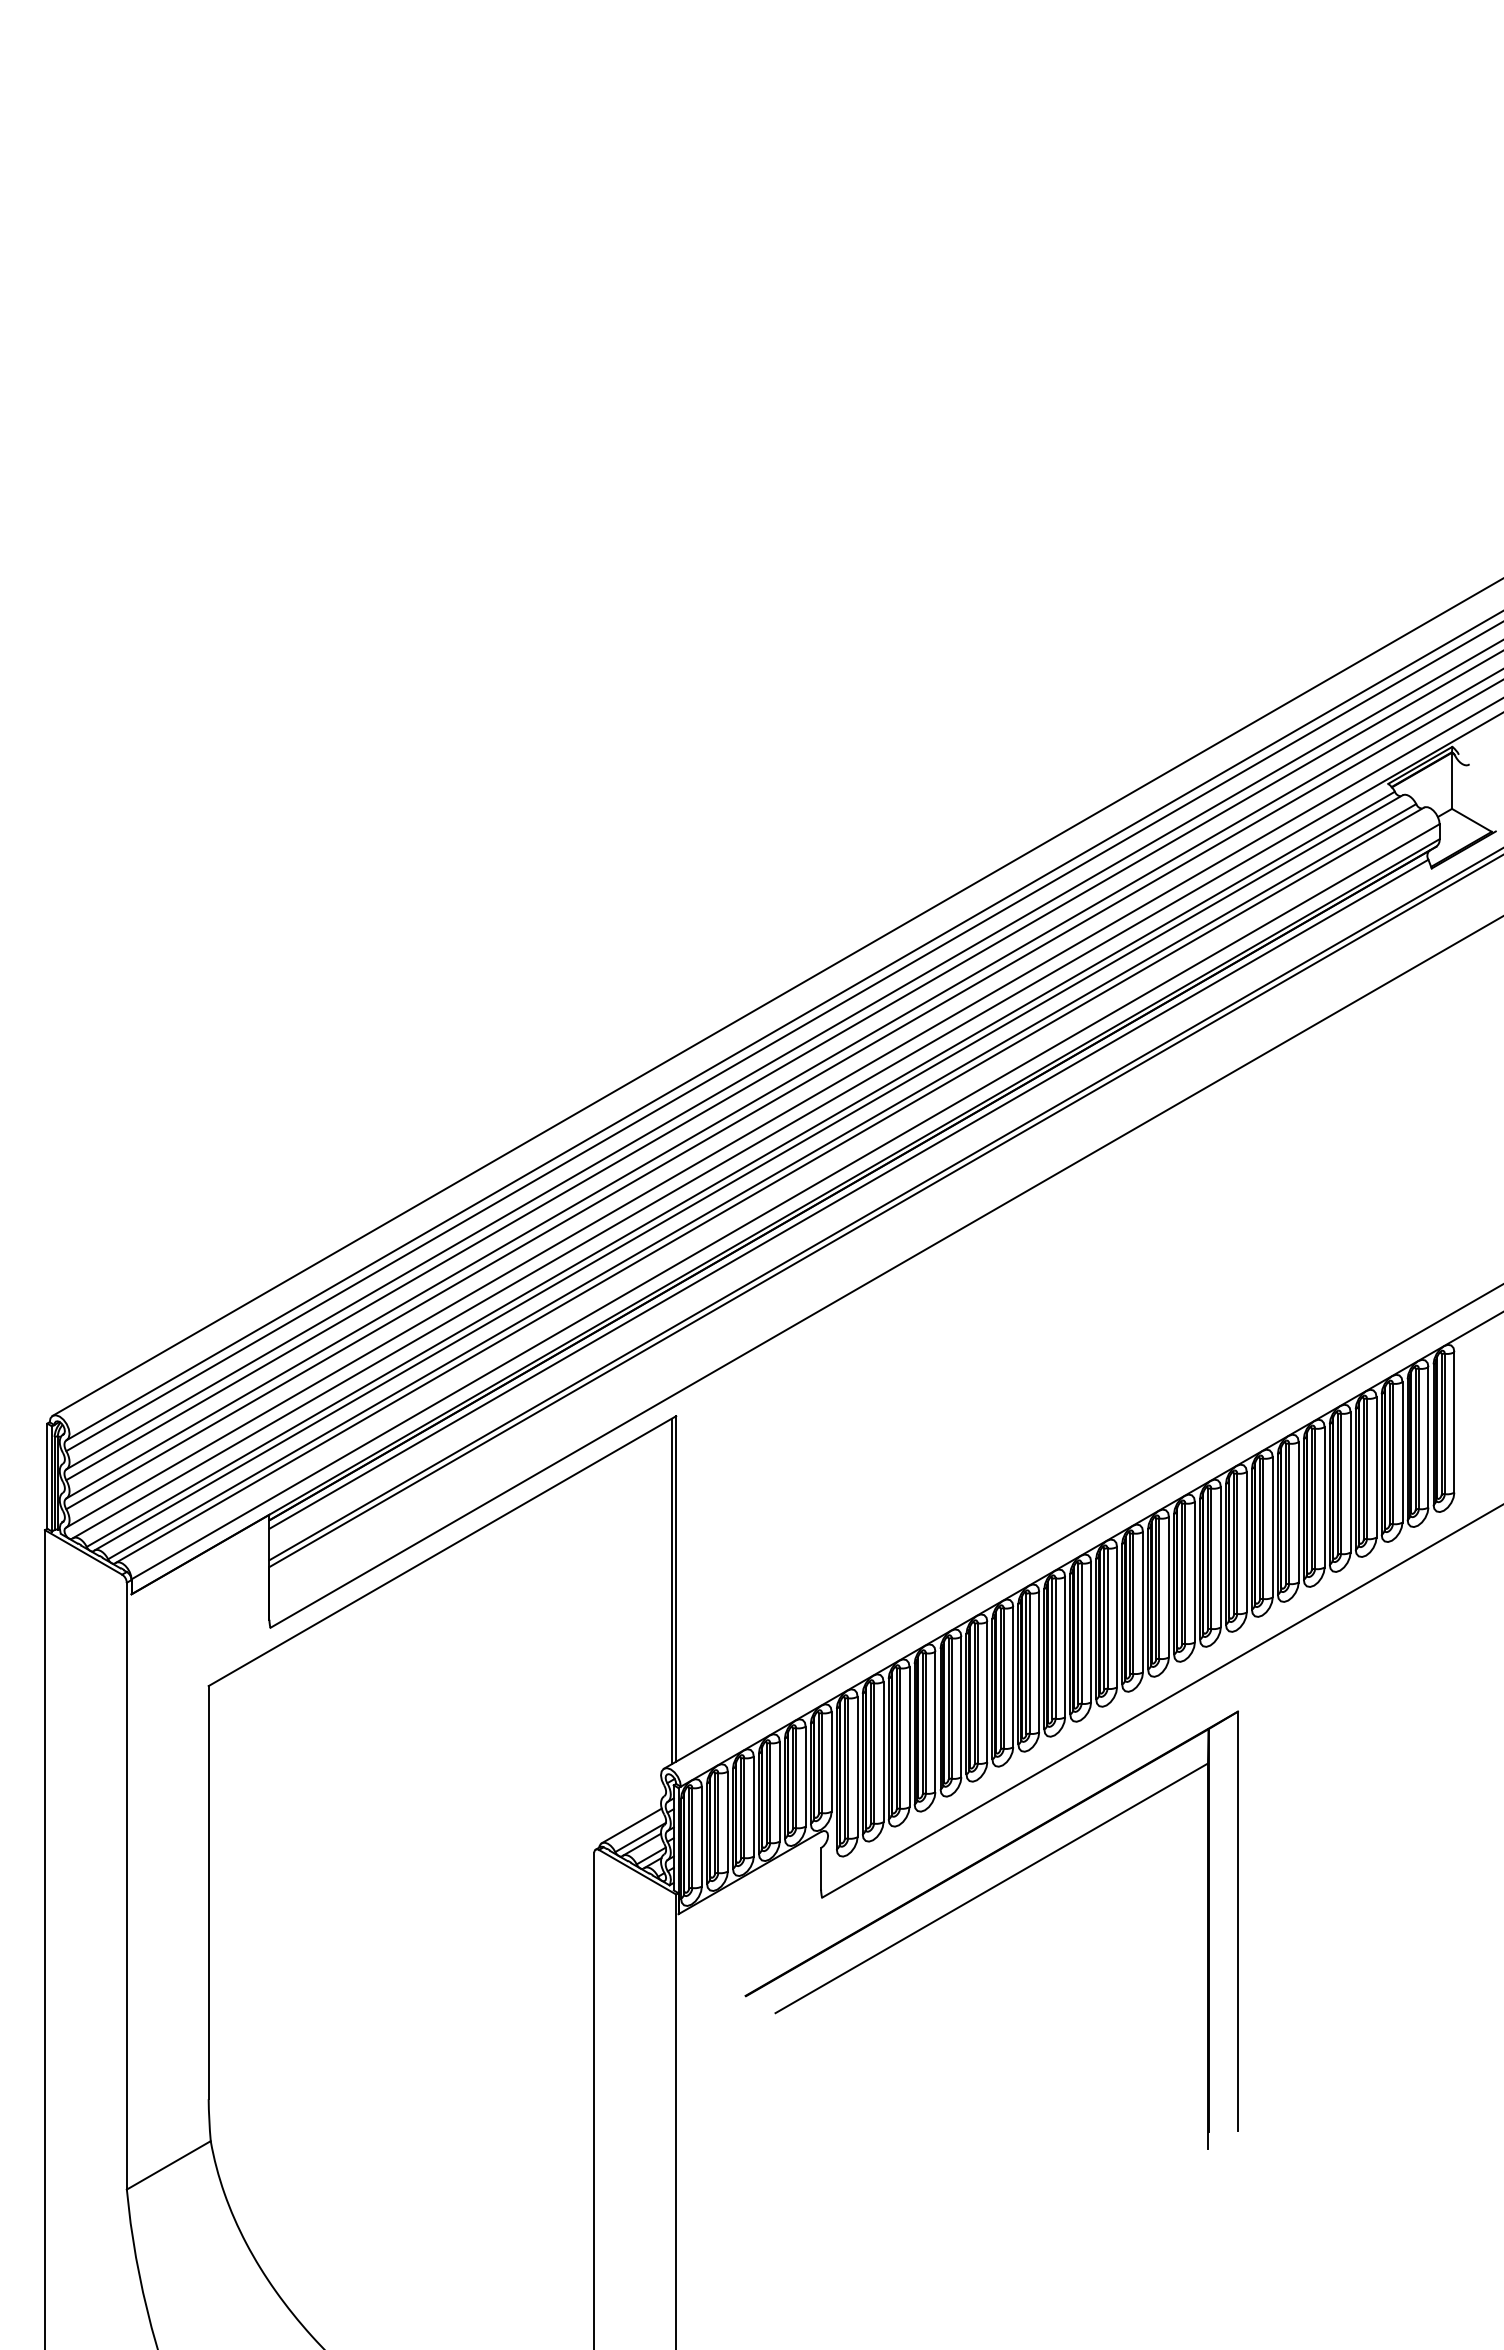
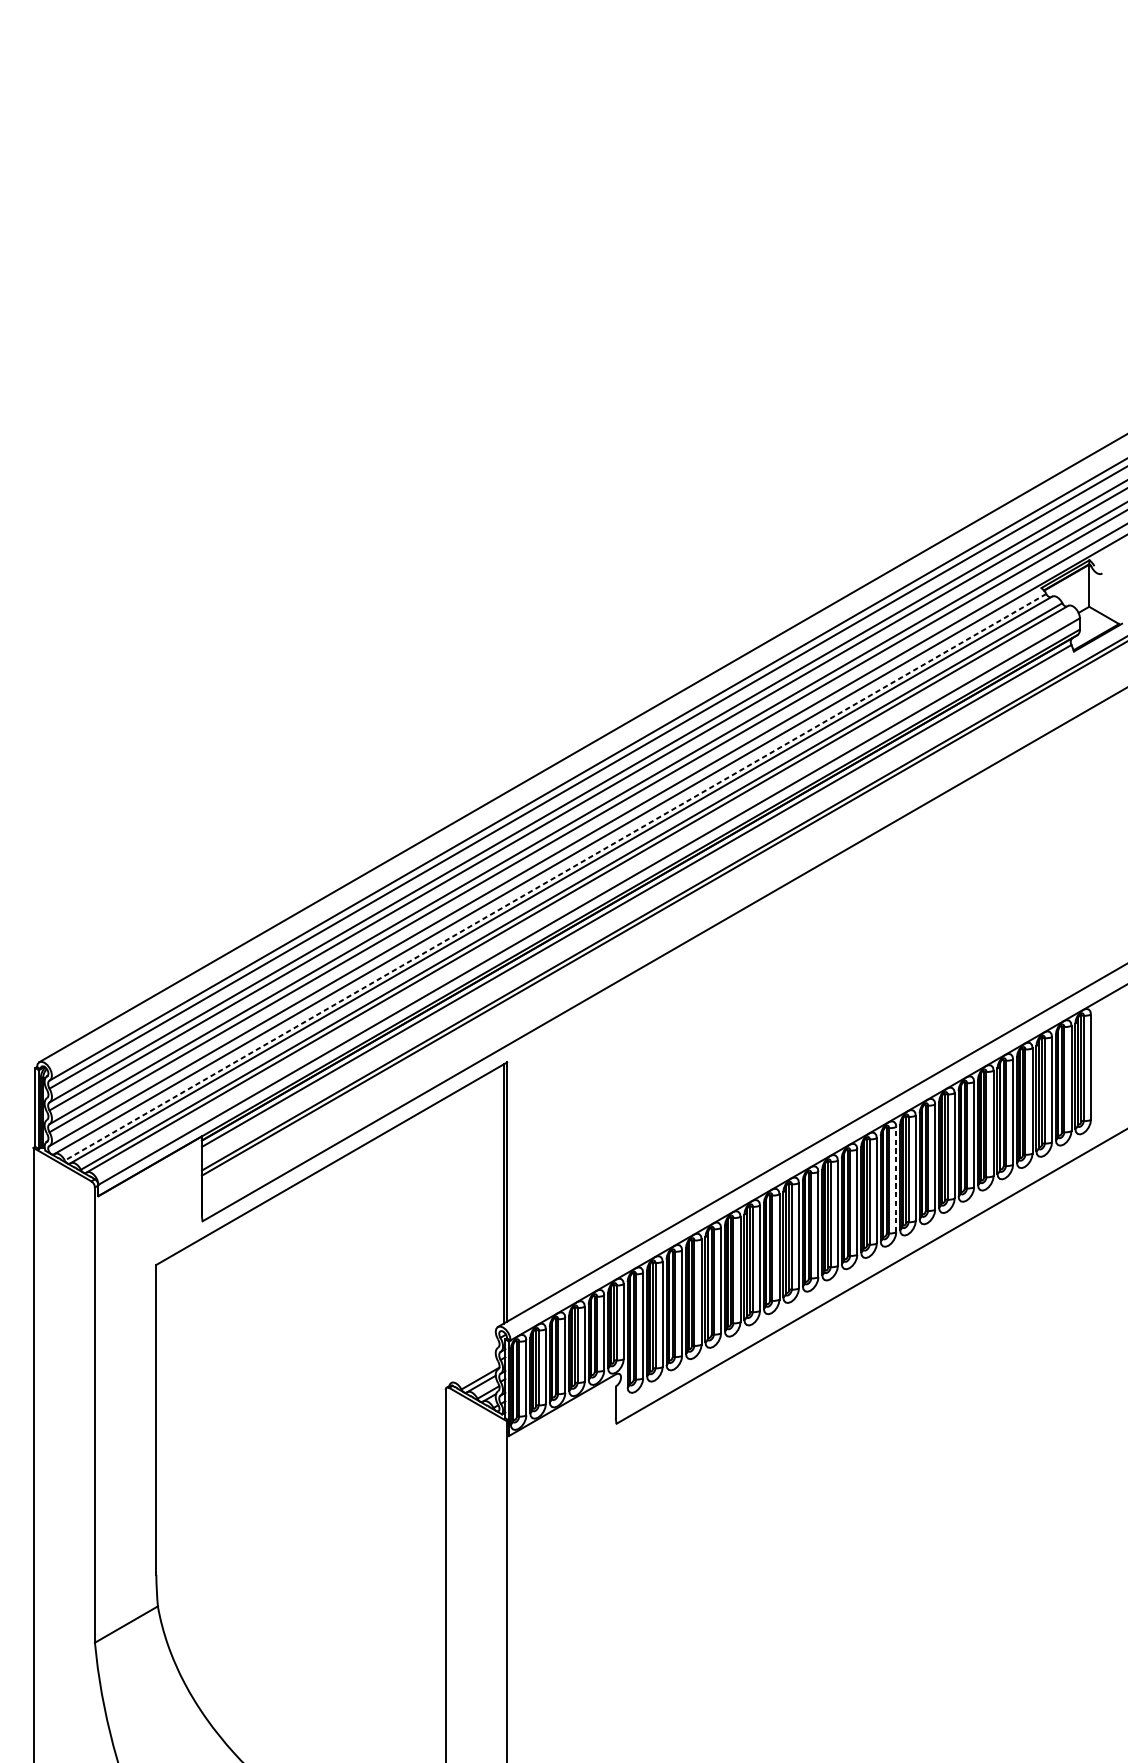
line: (740, 1169) -> (555, 877), solid -> dashed
line: (1194, 1571) -> (896, 1178), solid -> dashed
line: (631, 1825) -> (473, 1369), removed
part: (971, 1901) -> (728, 1426), removed

